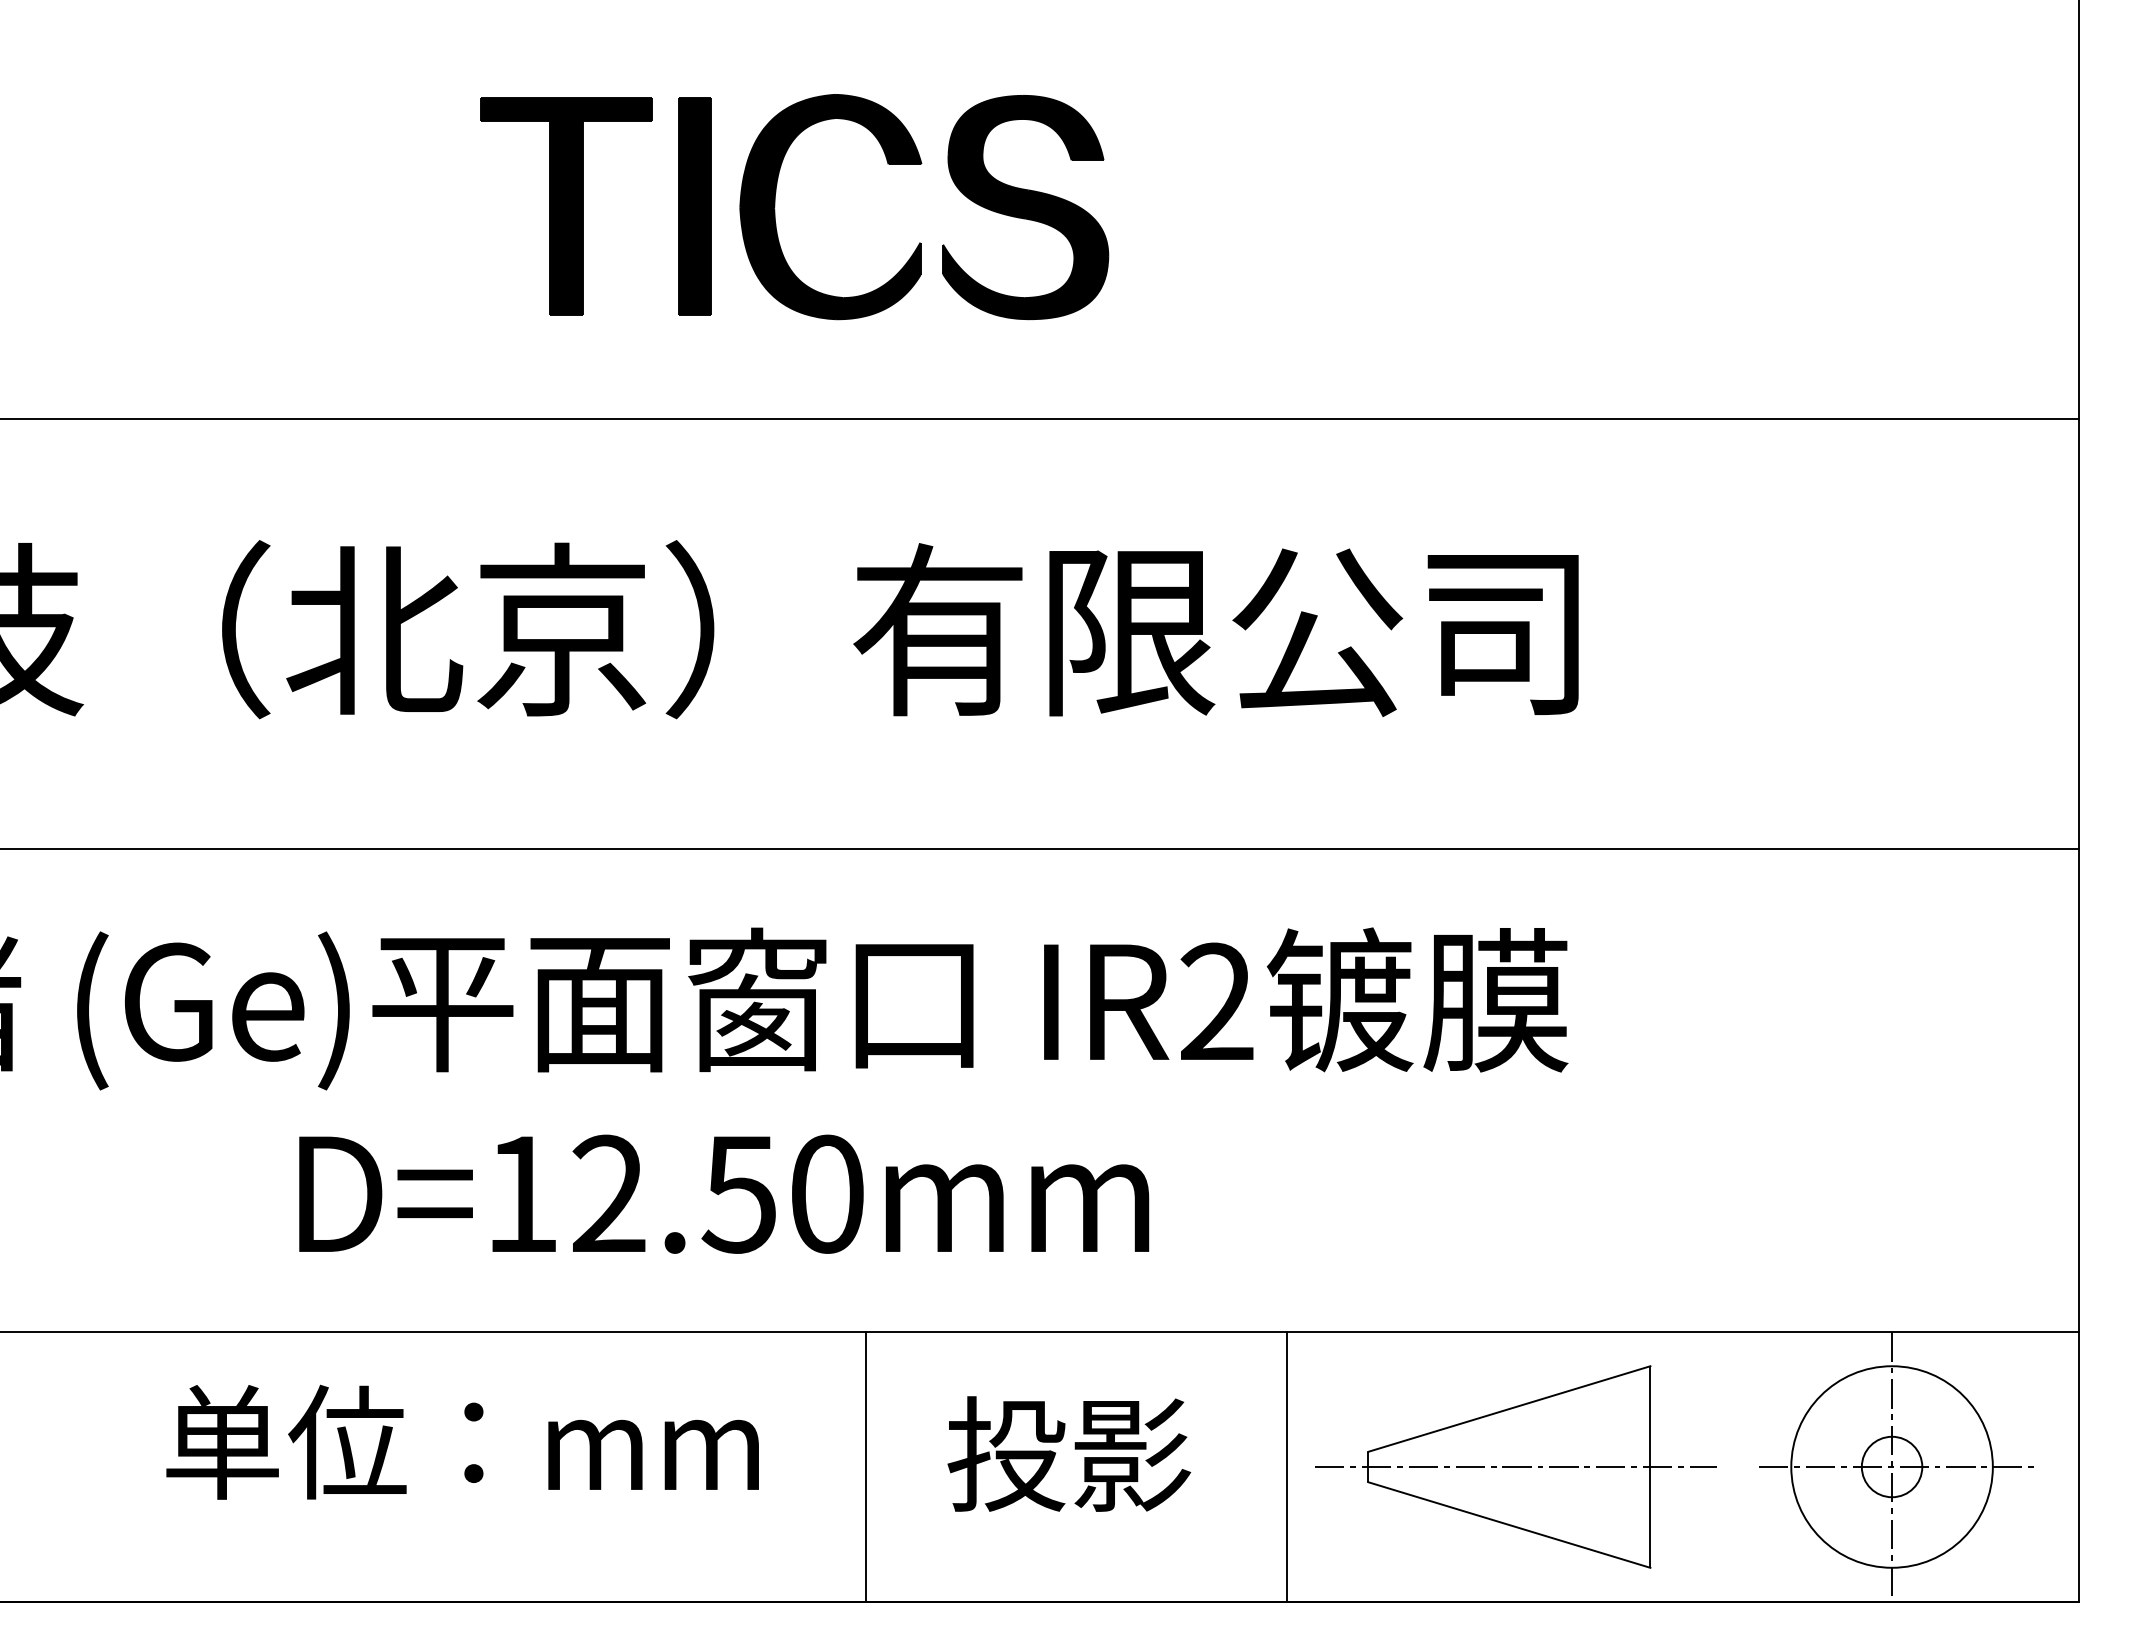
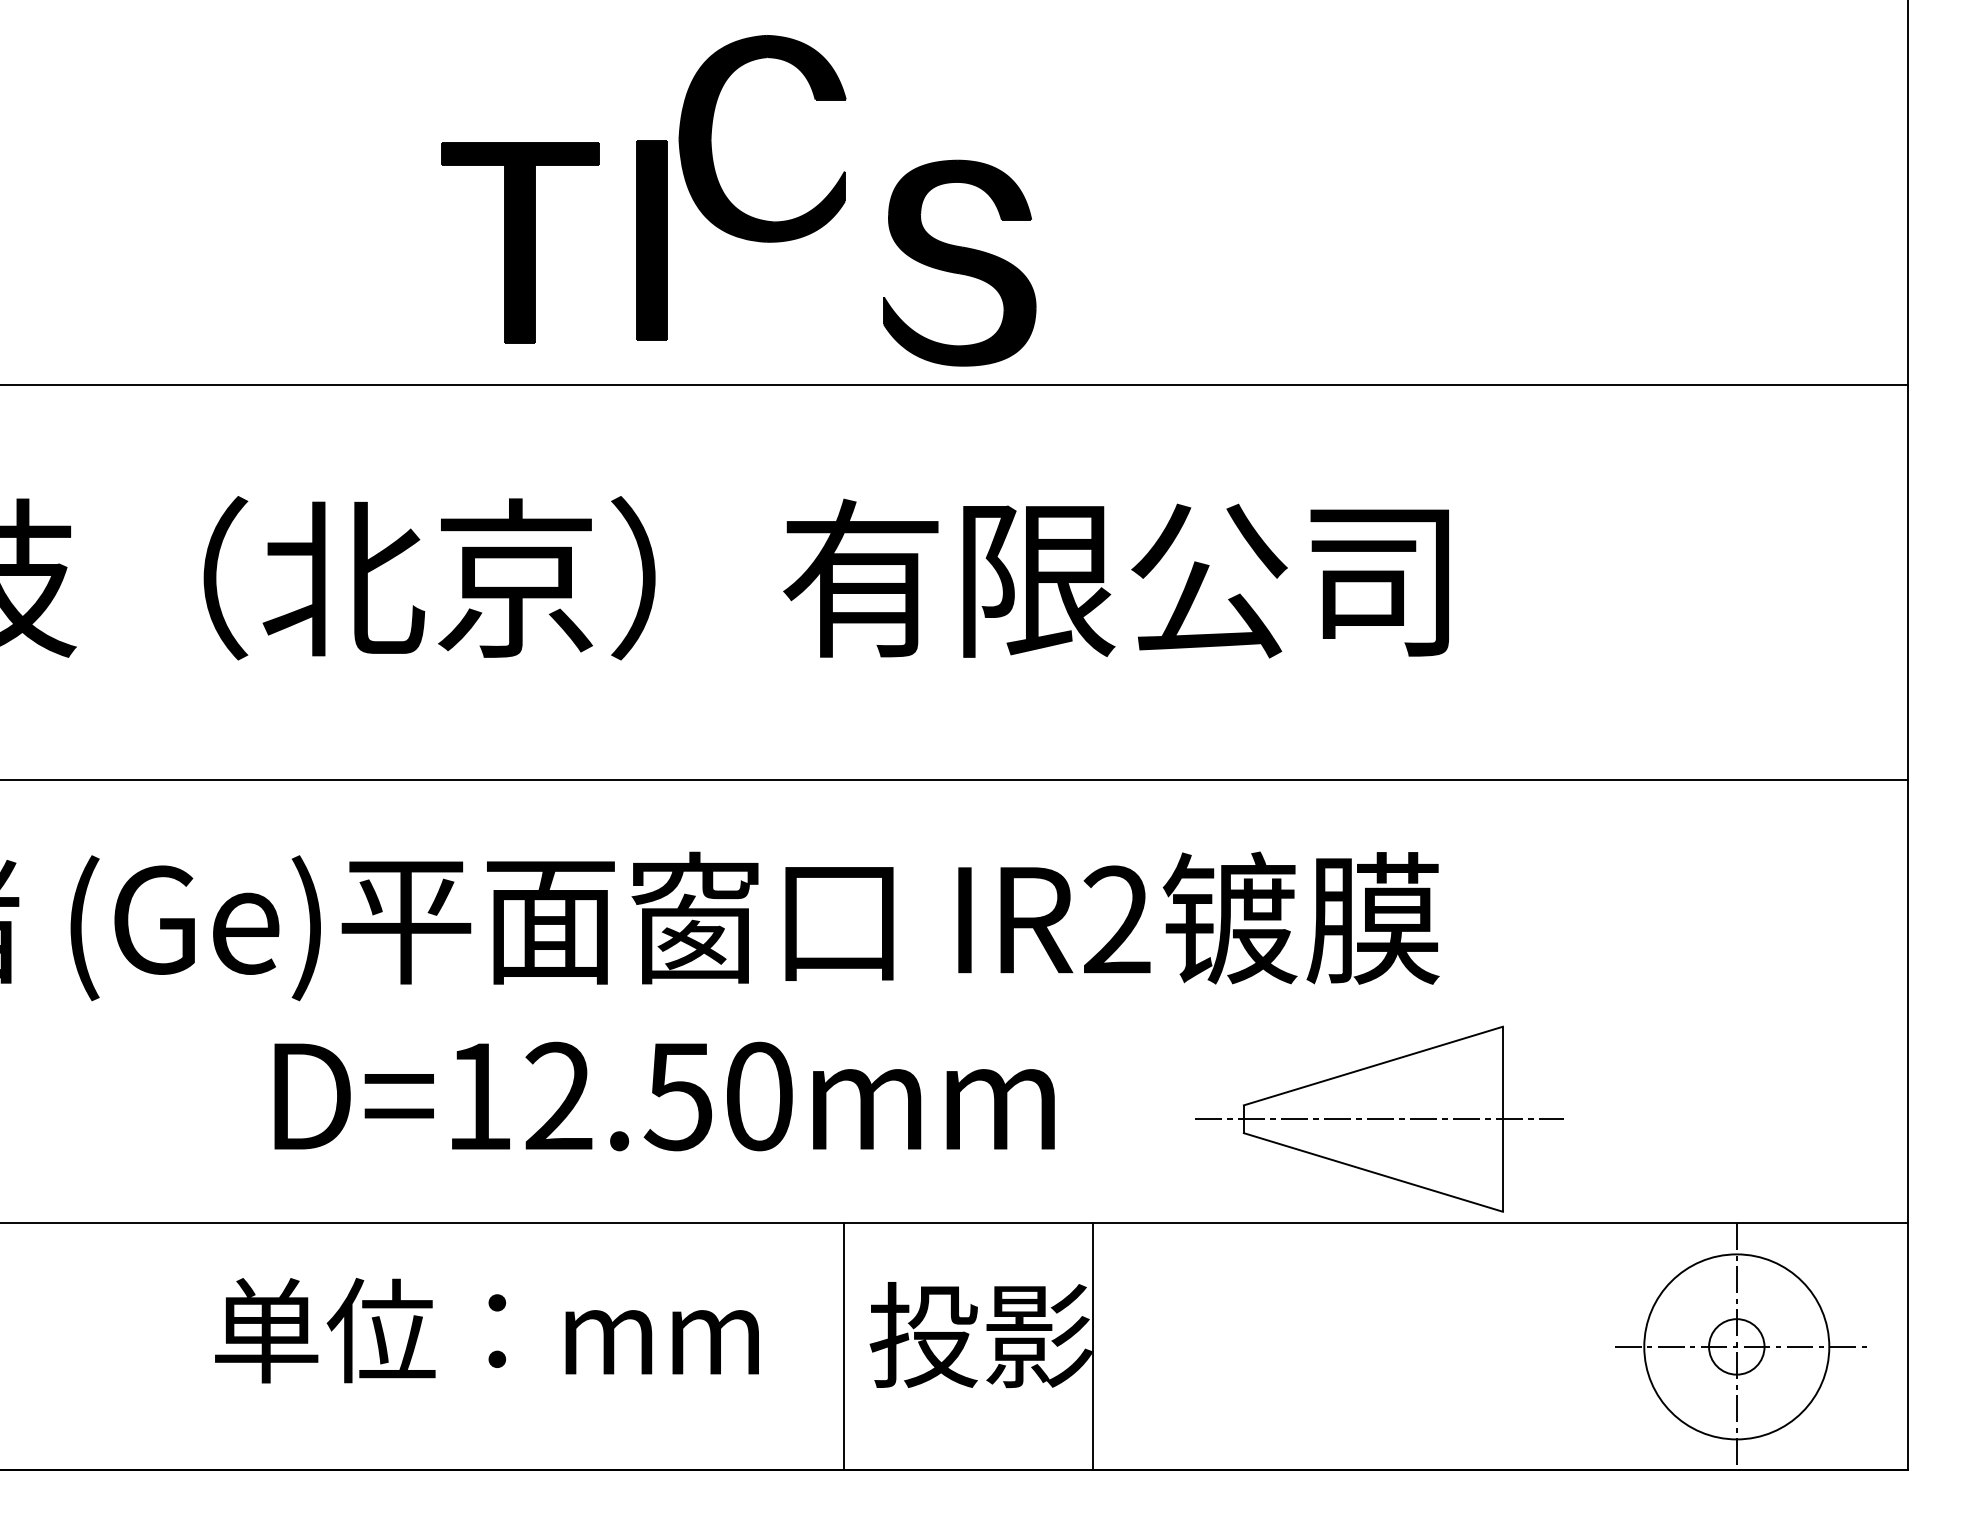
part: (566, 206) -> (519, 243), moved
part: (694, 206) -> (651, 240), moved
part: (775, 207) -> (711, 139), moved
part: (1025, 207) -> (959, 263), moved
text: (462, 1441) -> (486, 1329), moved
line: (865, 1466) -> (843, 1346), moved
line: (1286, 1466) -> (1092, 1346), moved
part: (1515, 1466) -> (1379, 1118), moved

